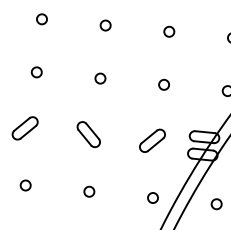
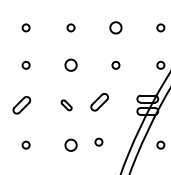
circle: (168, 31) -> (115, 27), size x1.6
circle: (99, 78) -> (70, 65), size x1.6
part: (88, 134) -> (66, 105), size x0.6
part: (152, 141) -> (99, 102), moved
circle: (88, 190) -> (70, 144), size x1.6
circle: (152, 196) -> (98, 141), moved

